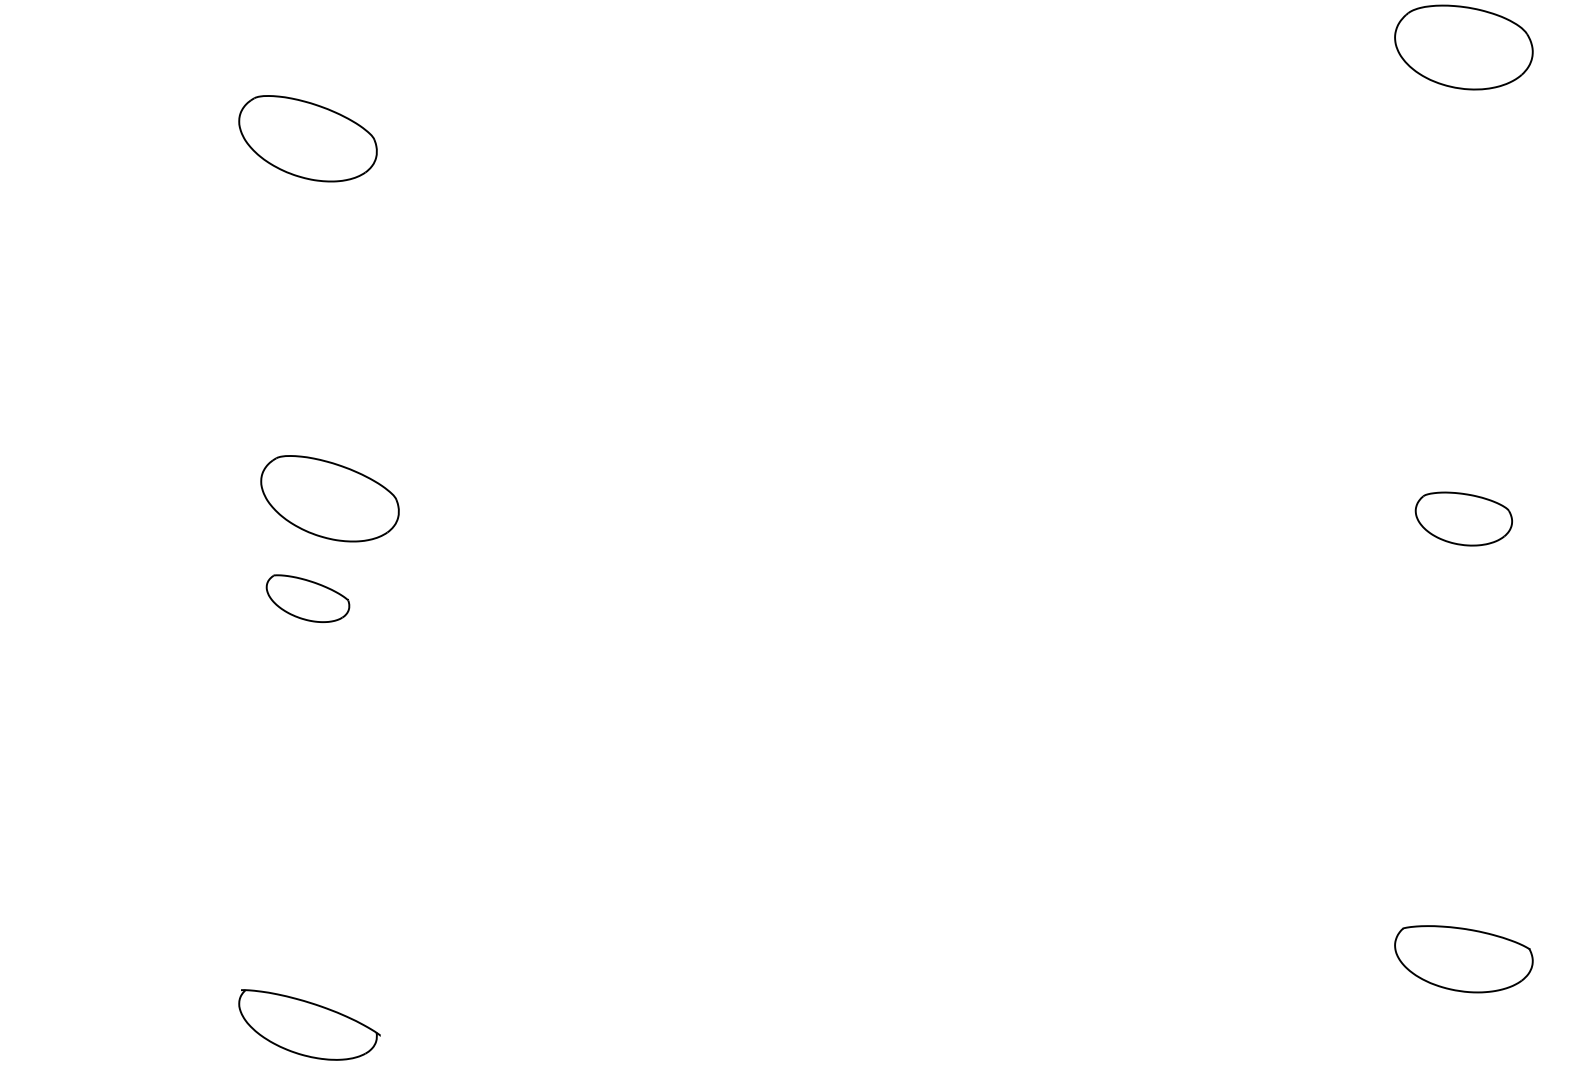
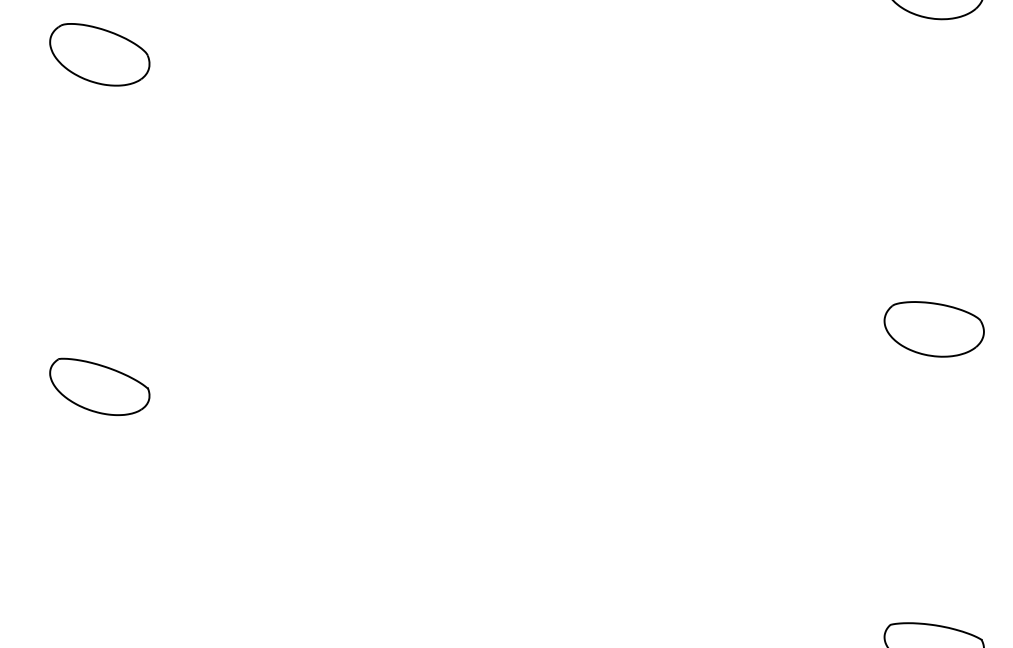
part: (329, 498) -> (115, 314), removed
part: (1463, 518) -> (933, 328), size x1.43
part: (307, 598) -> (99, 386), size x1.67

